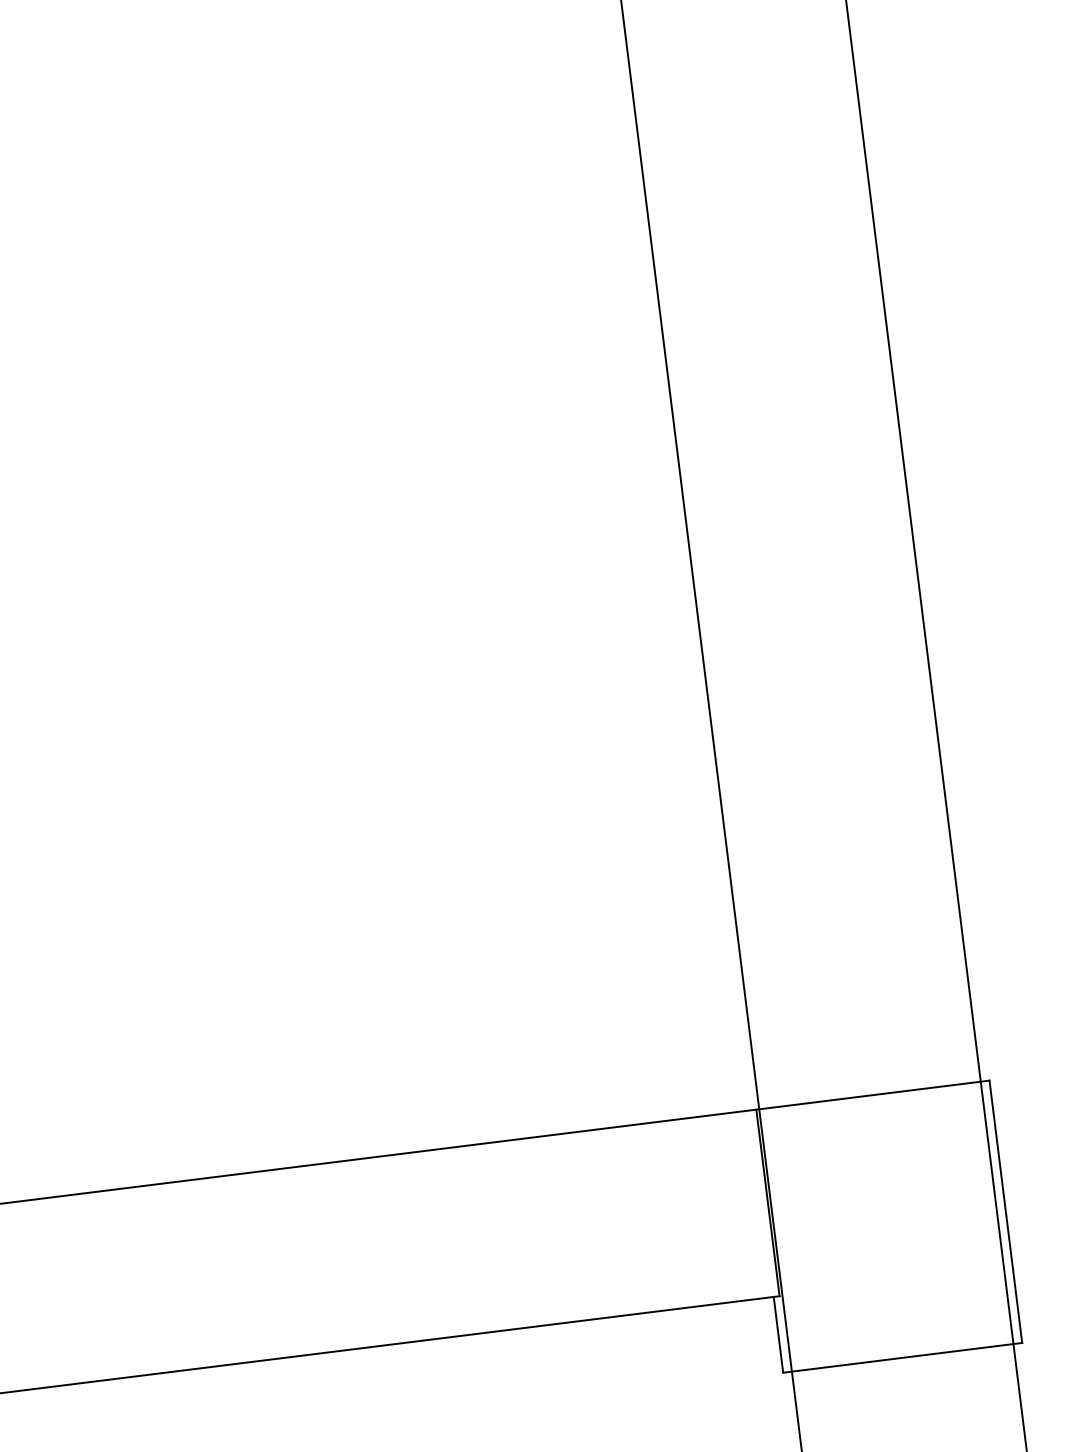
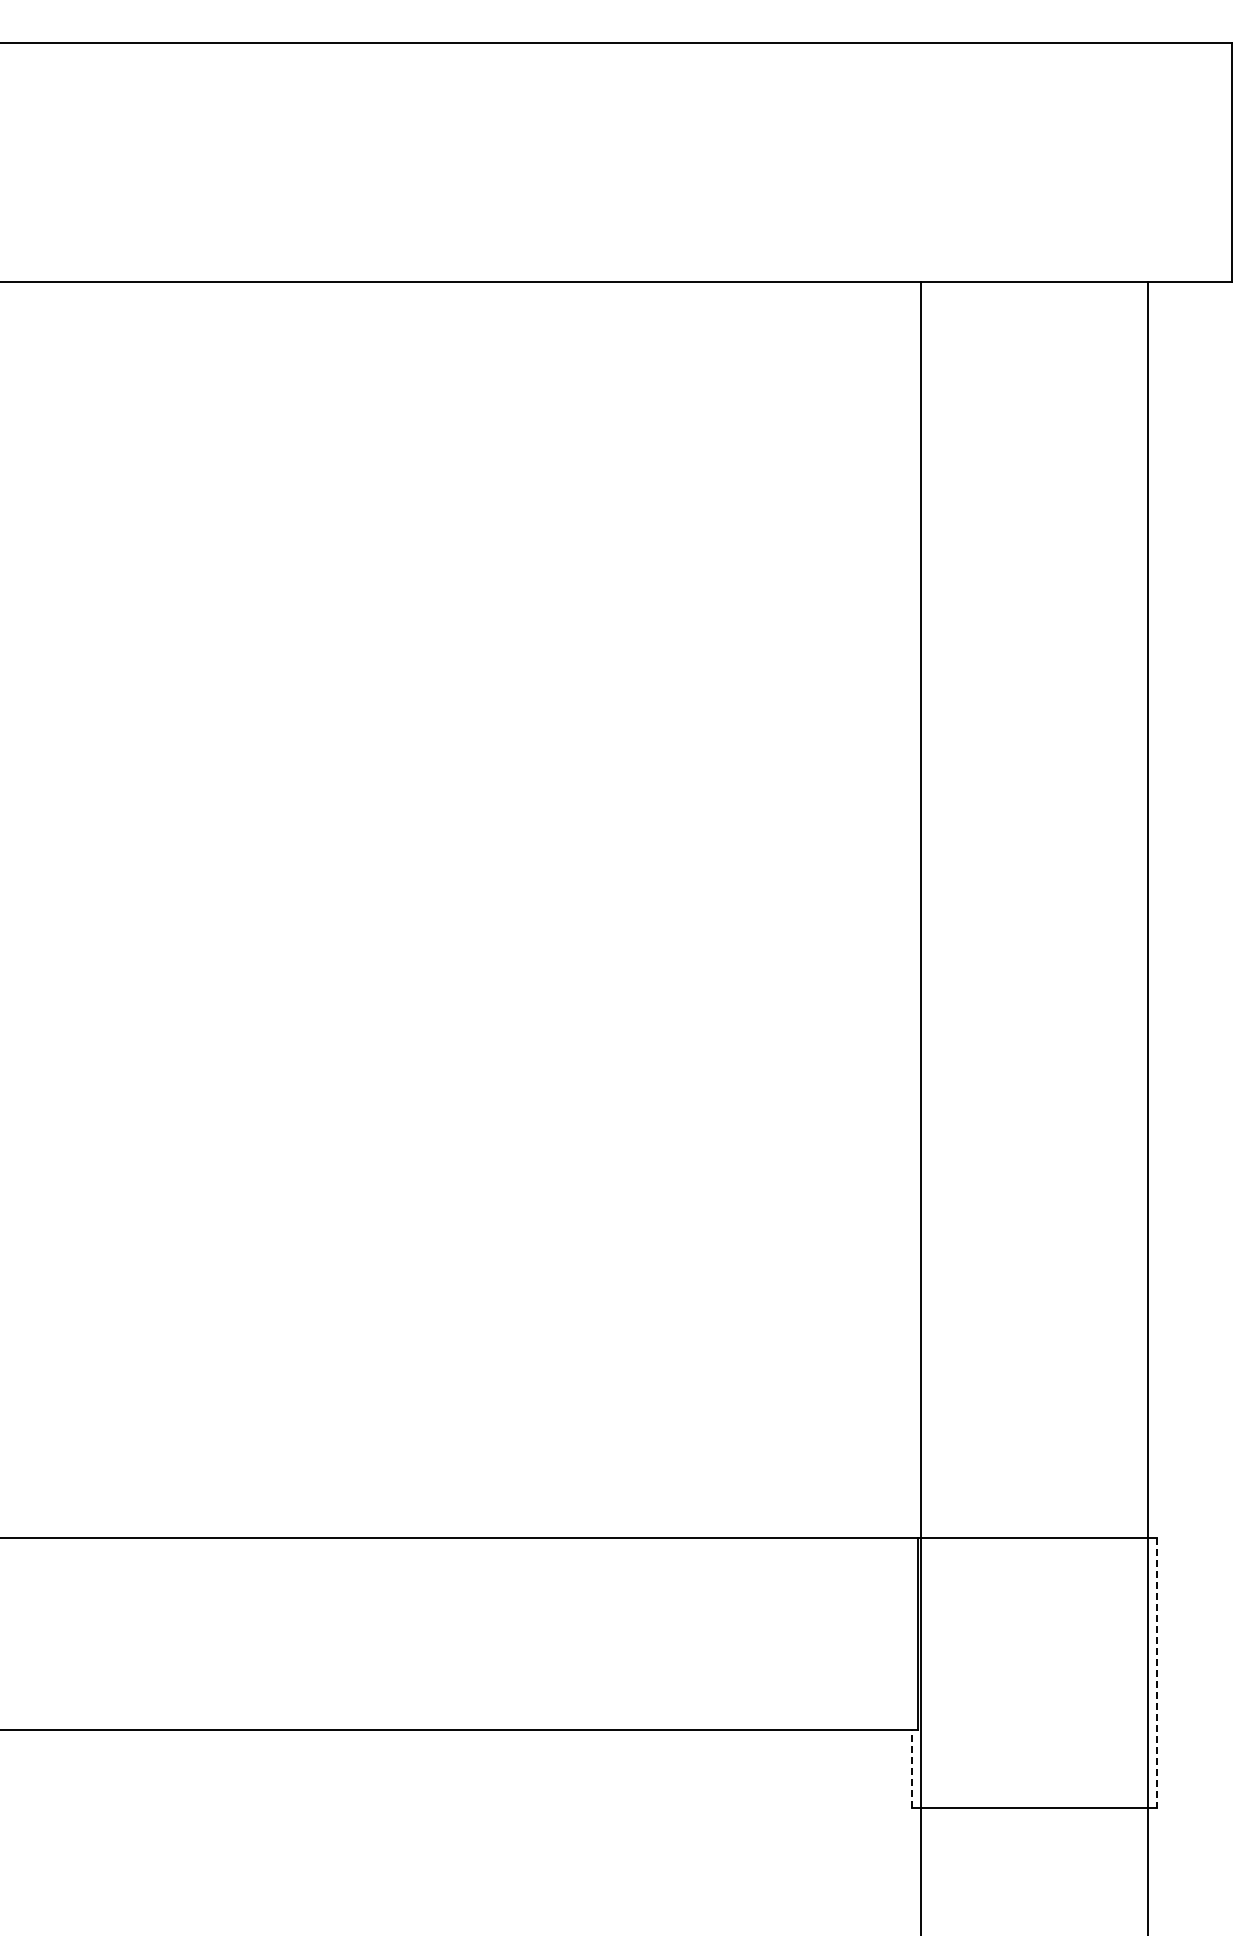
line: (1006, 1212) -> (1157, 1673), solid -> dashed
line: (778, 1334) -> (911, 1768), solid -> dashed

